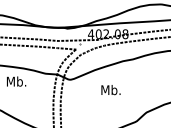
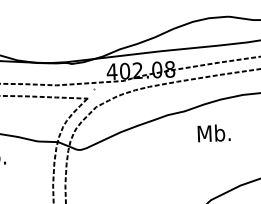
text: (110, 90) -> (213, 134), moved

